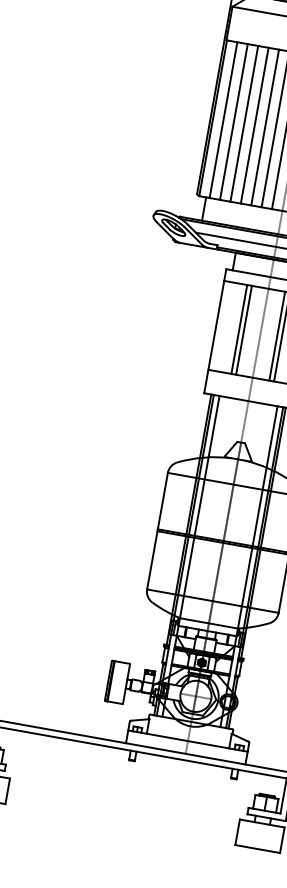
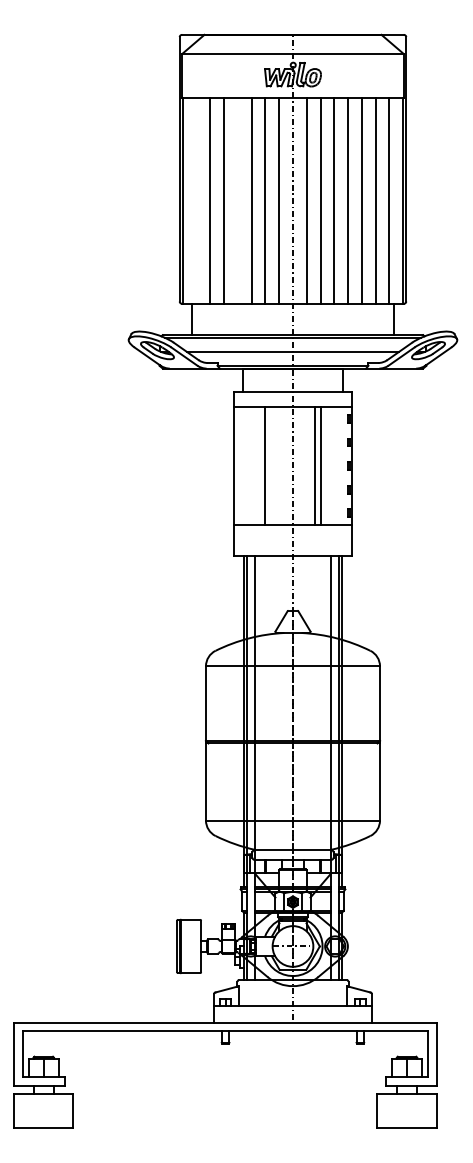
line: (223, 120) -> (196, 201), removed
line: (255, 125) -> (238, 201), removed
line: (244, 329) -> (271, 465), removed

